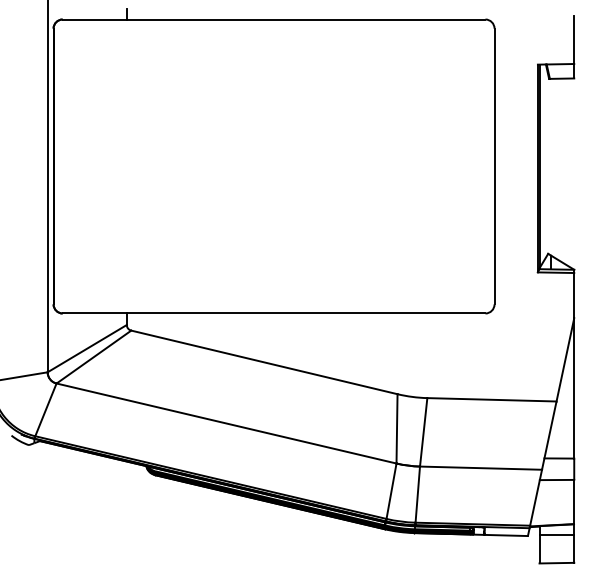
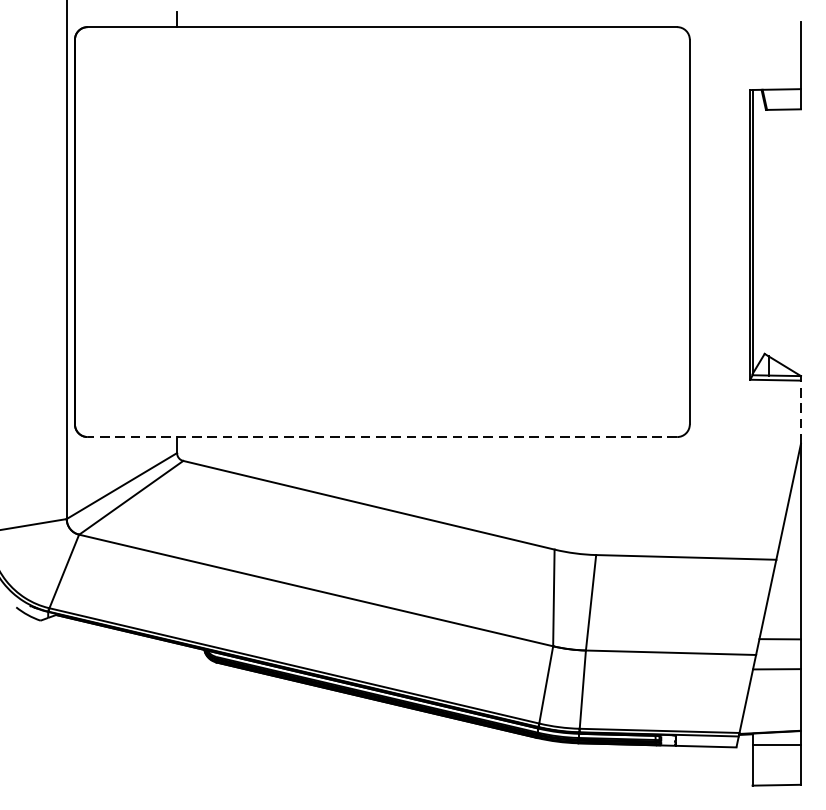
line: (574, 295) -> (801, 411), solid -> dashed
line: (273, 313) -> (381, 437), solid -> dashed

